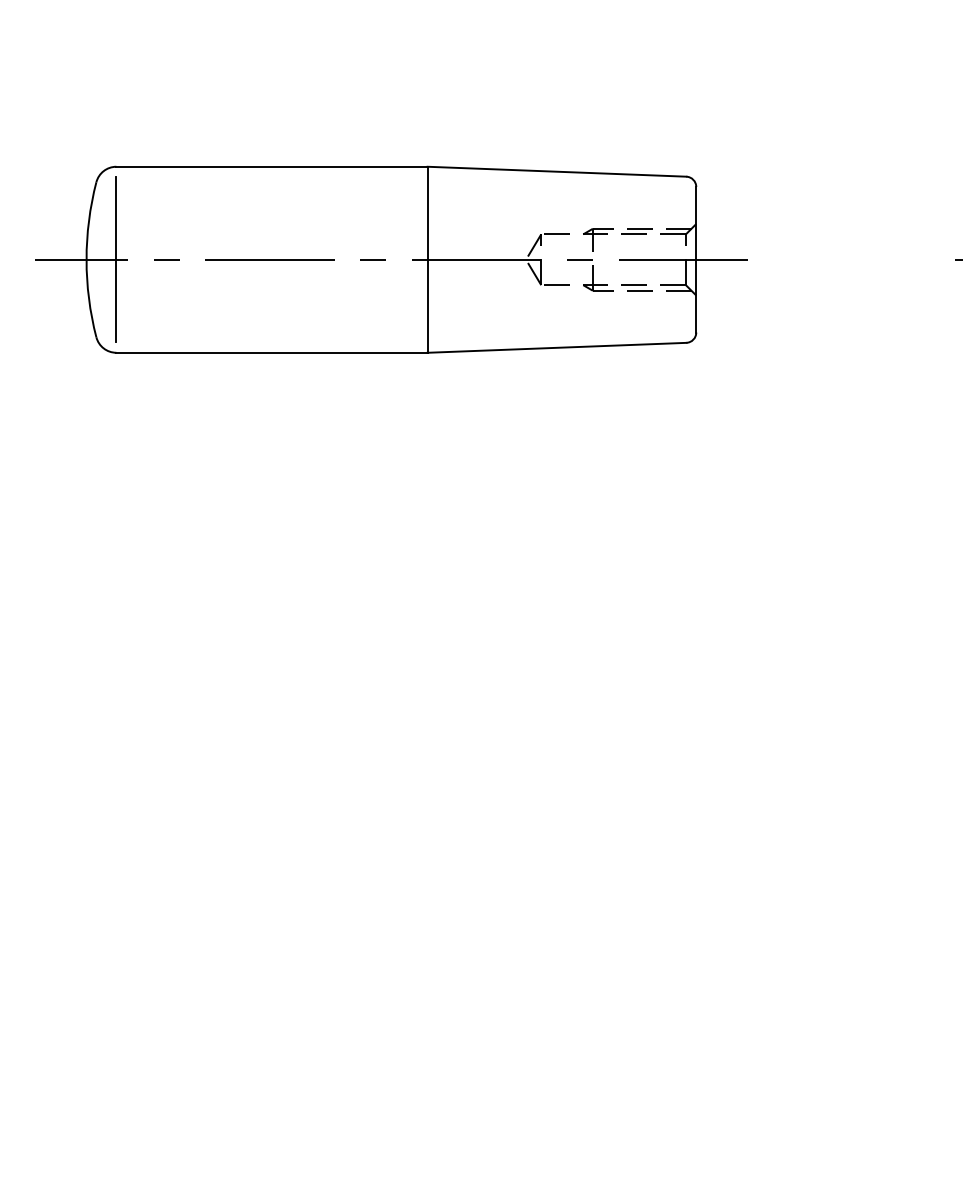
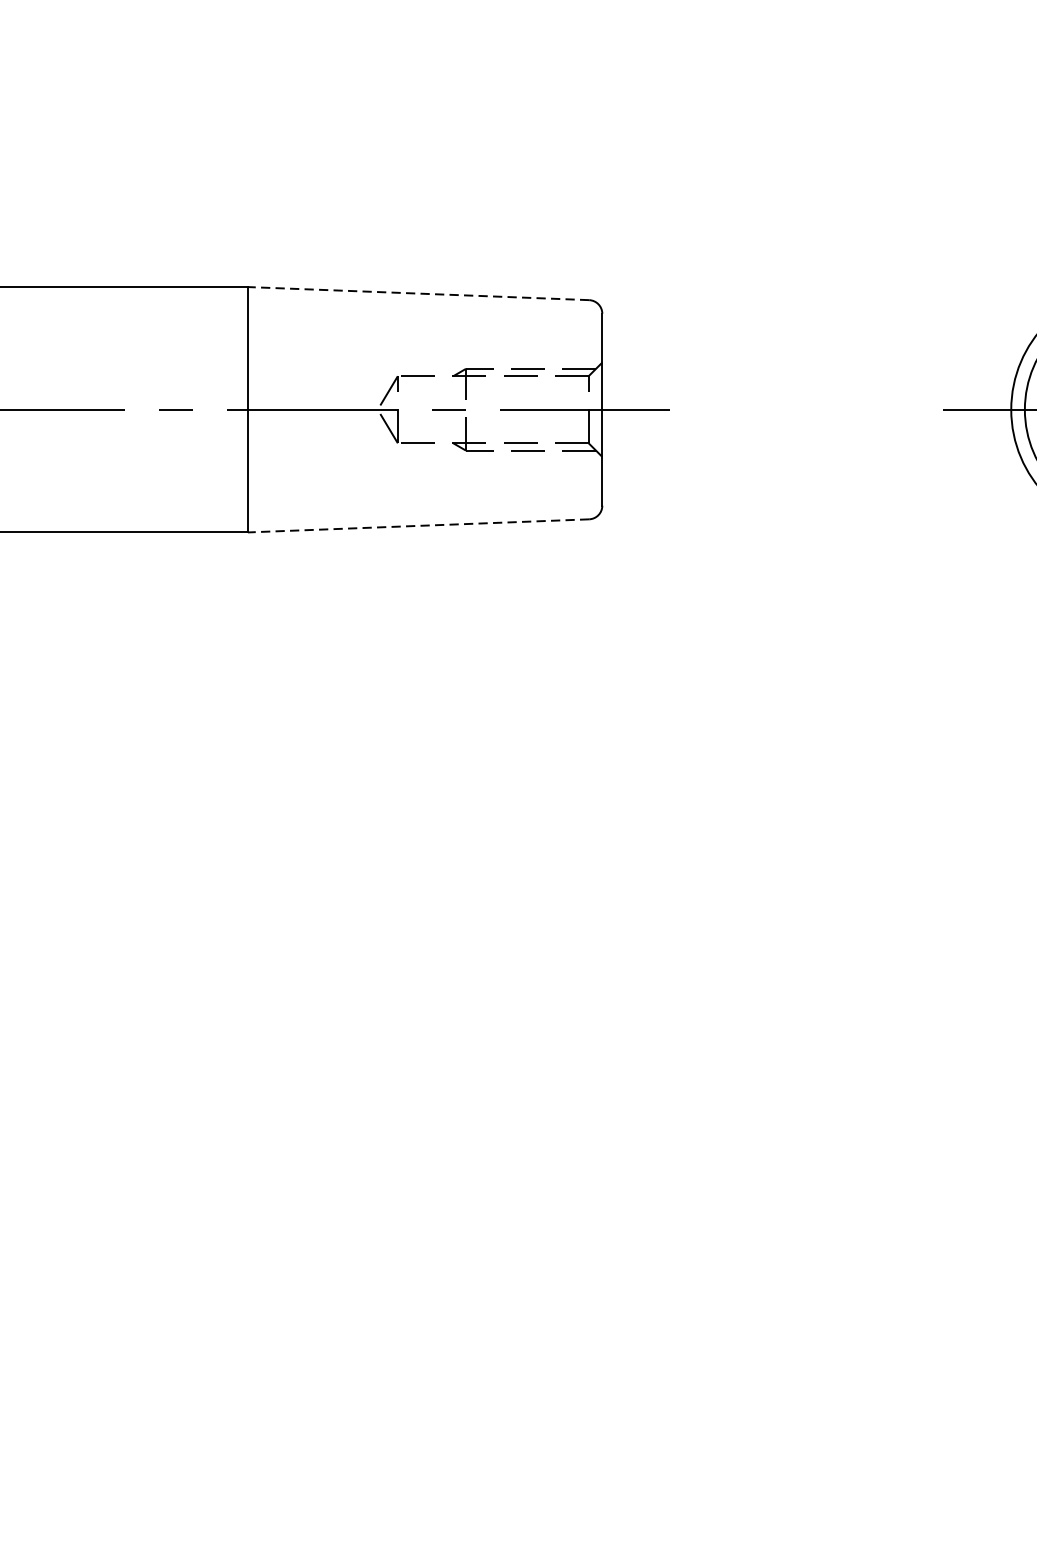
line: (556, 171) -> (417, 293), solid -> dashed
line: (556, 347) -> (417, 525), solid -> dashed

